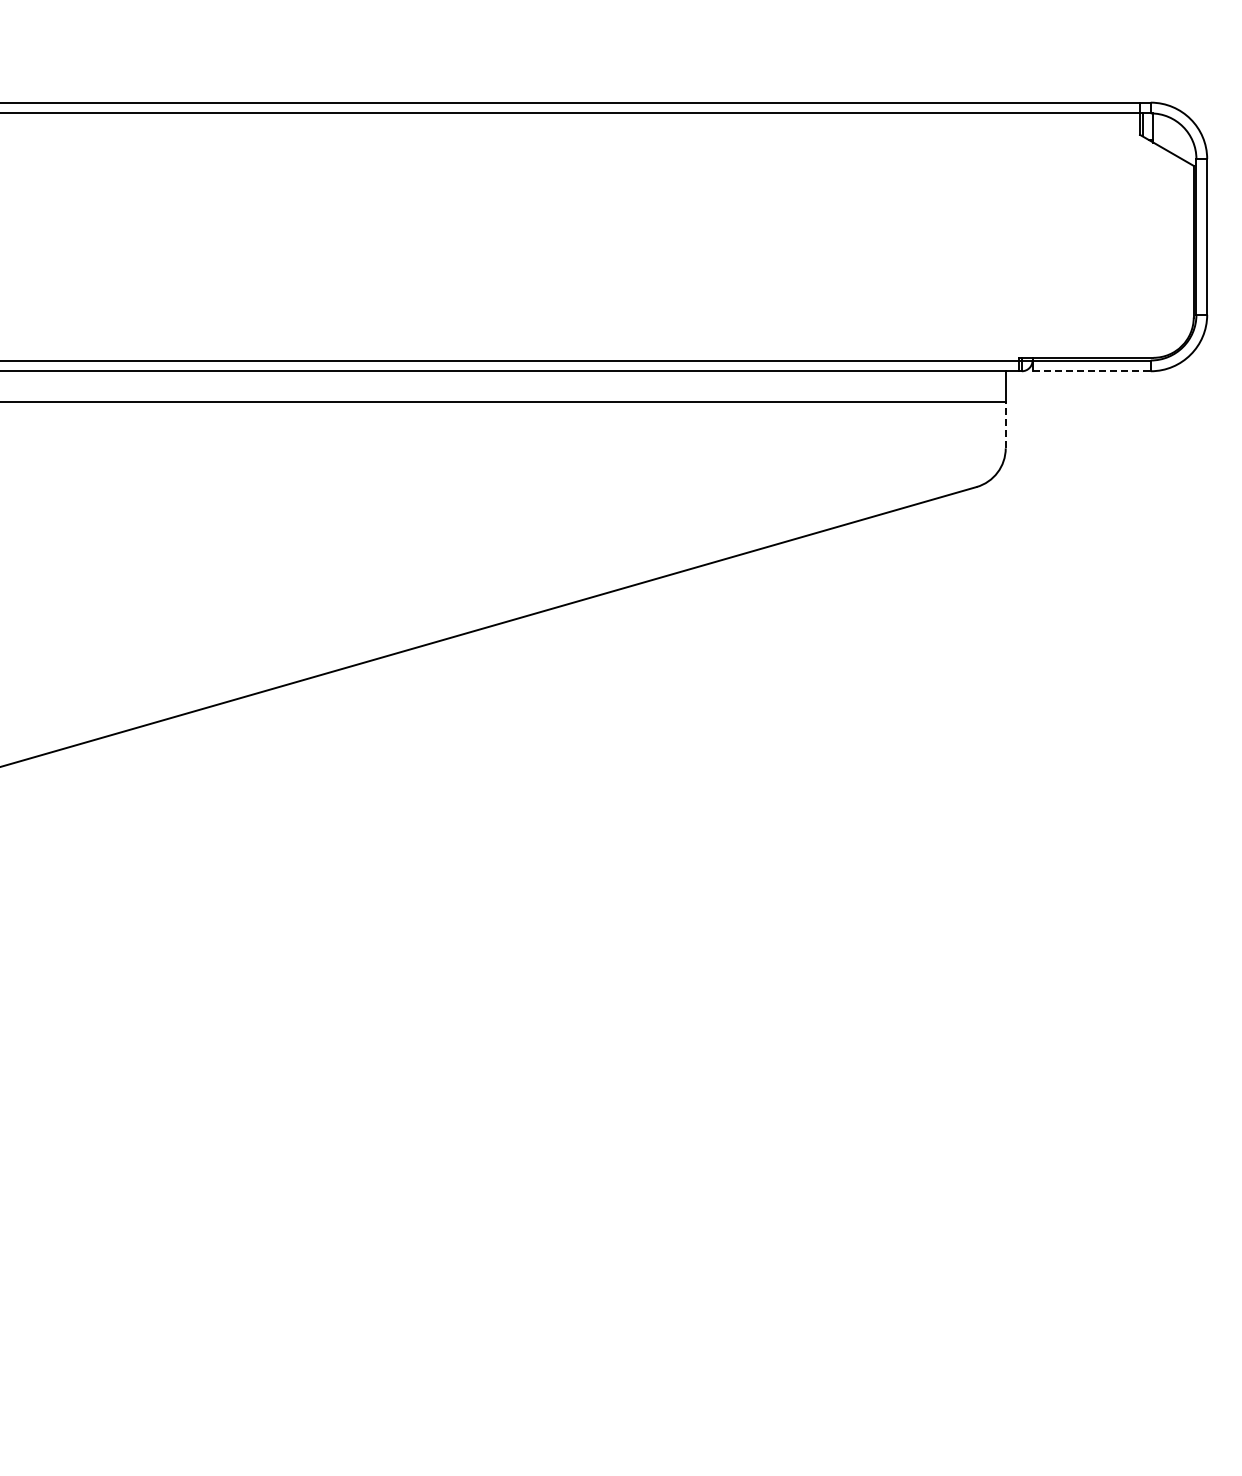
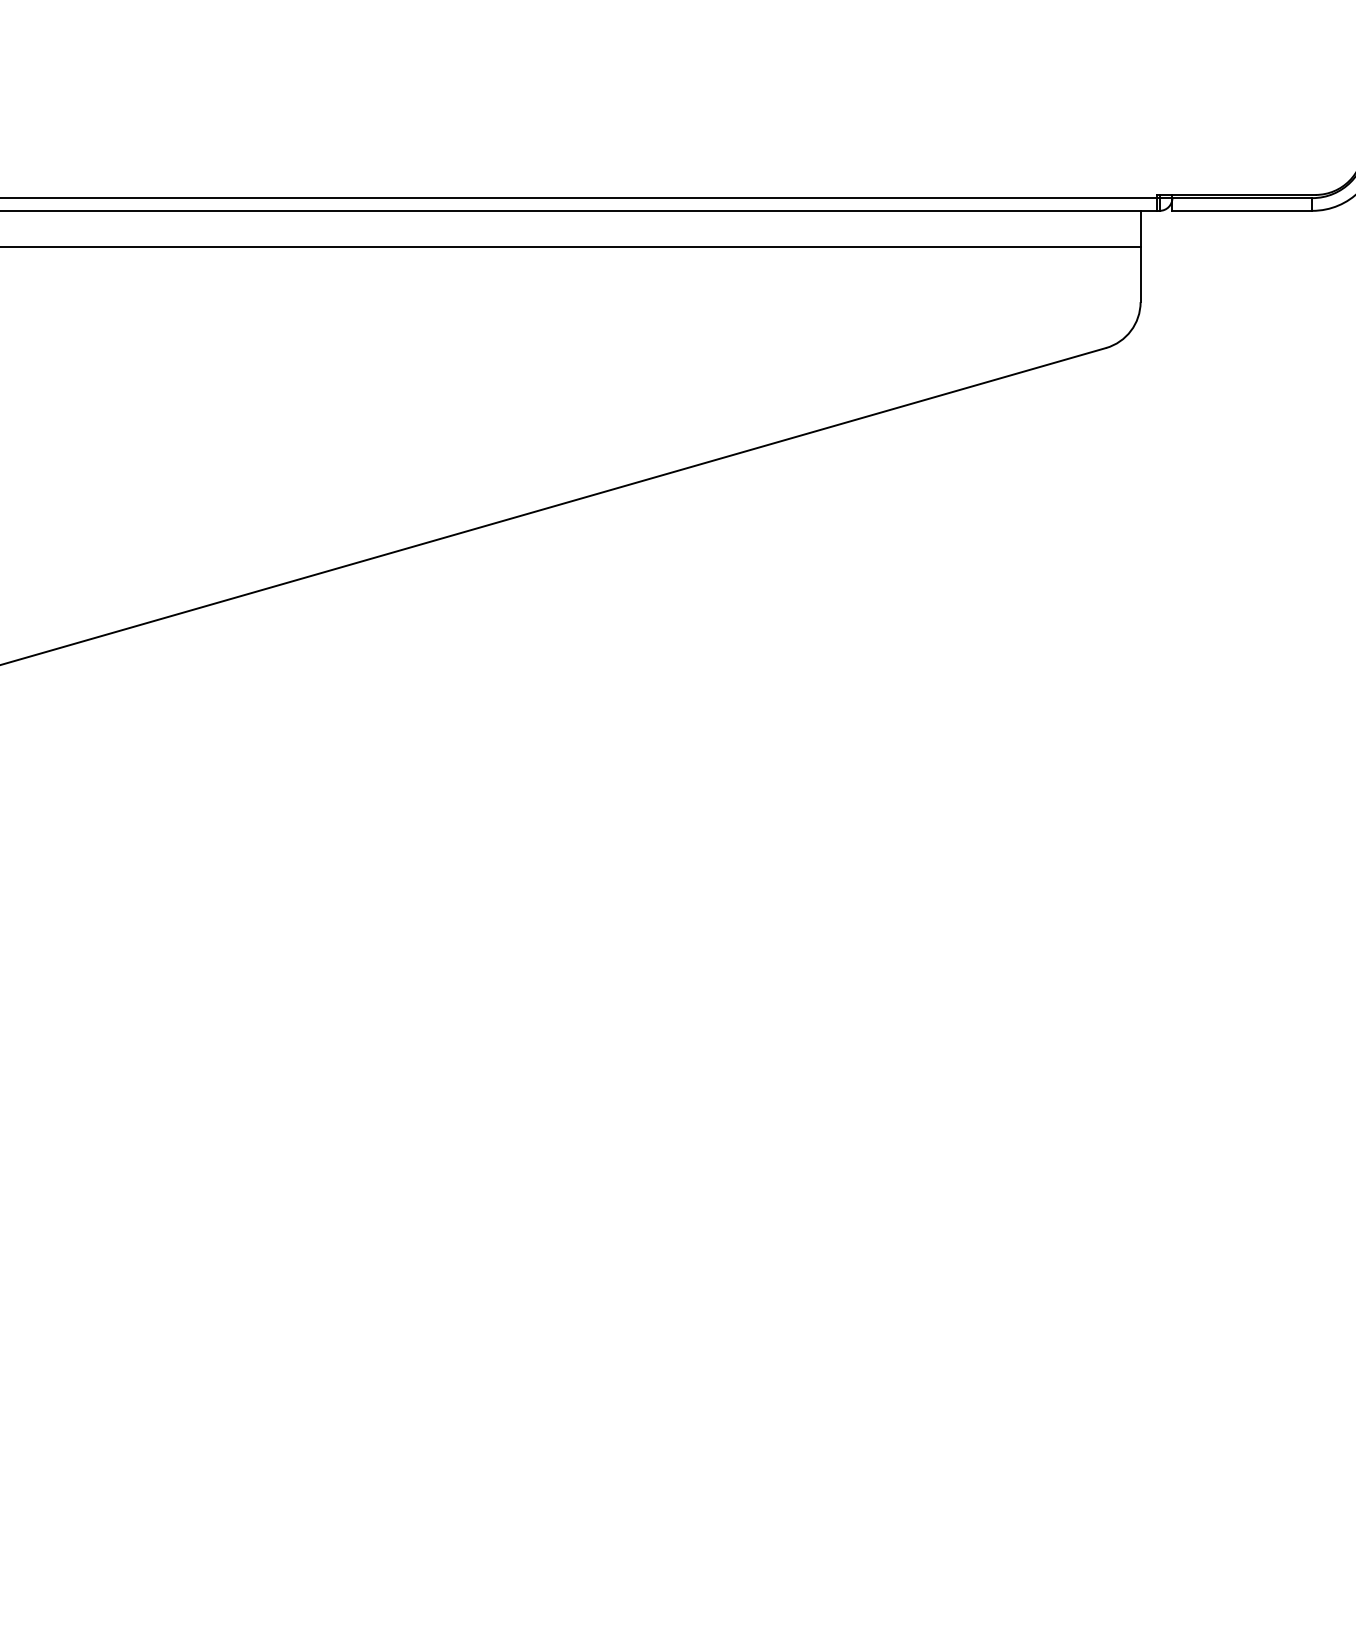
line: (1092, 371) -> (1243, 211), dashed -> solid
line: (1005, 424) -> (1140, 273), dashed -> solid

